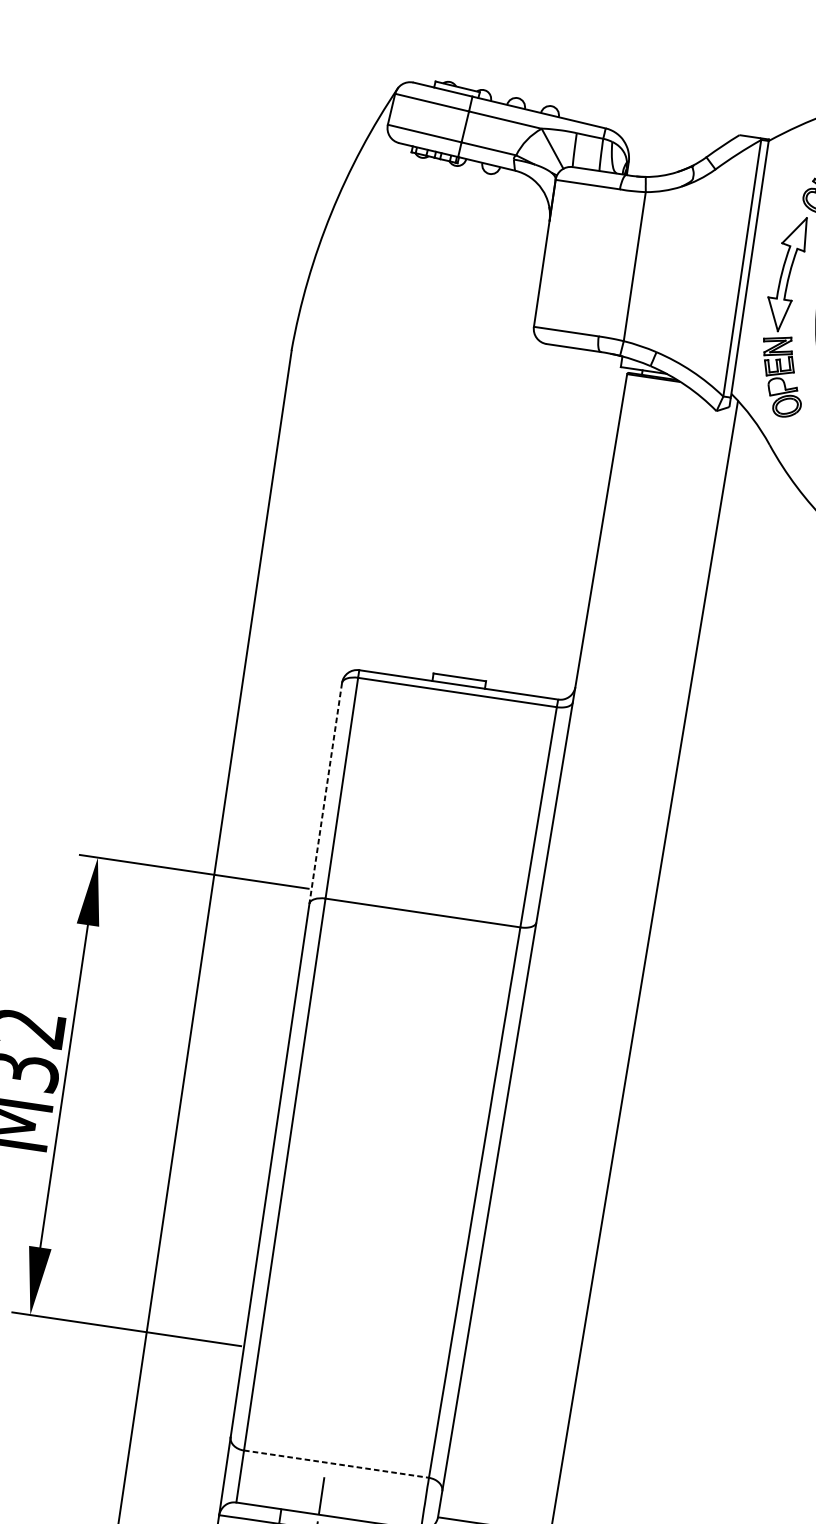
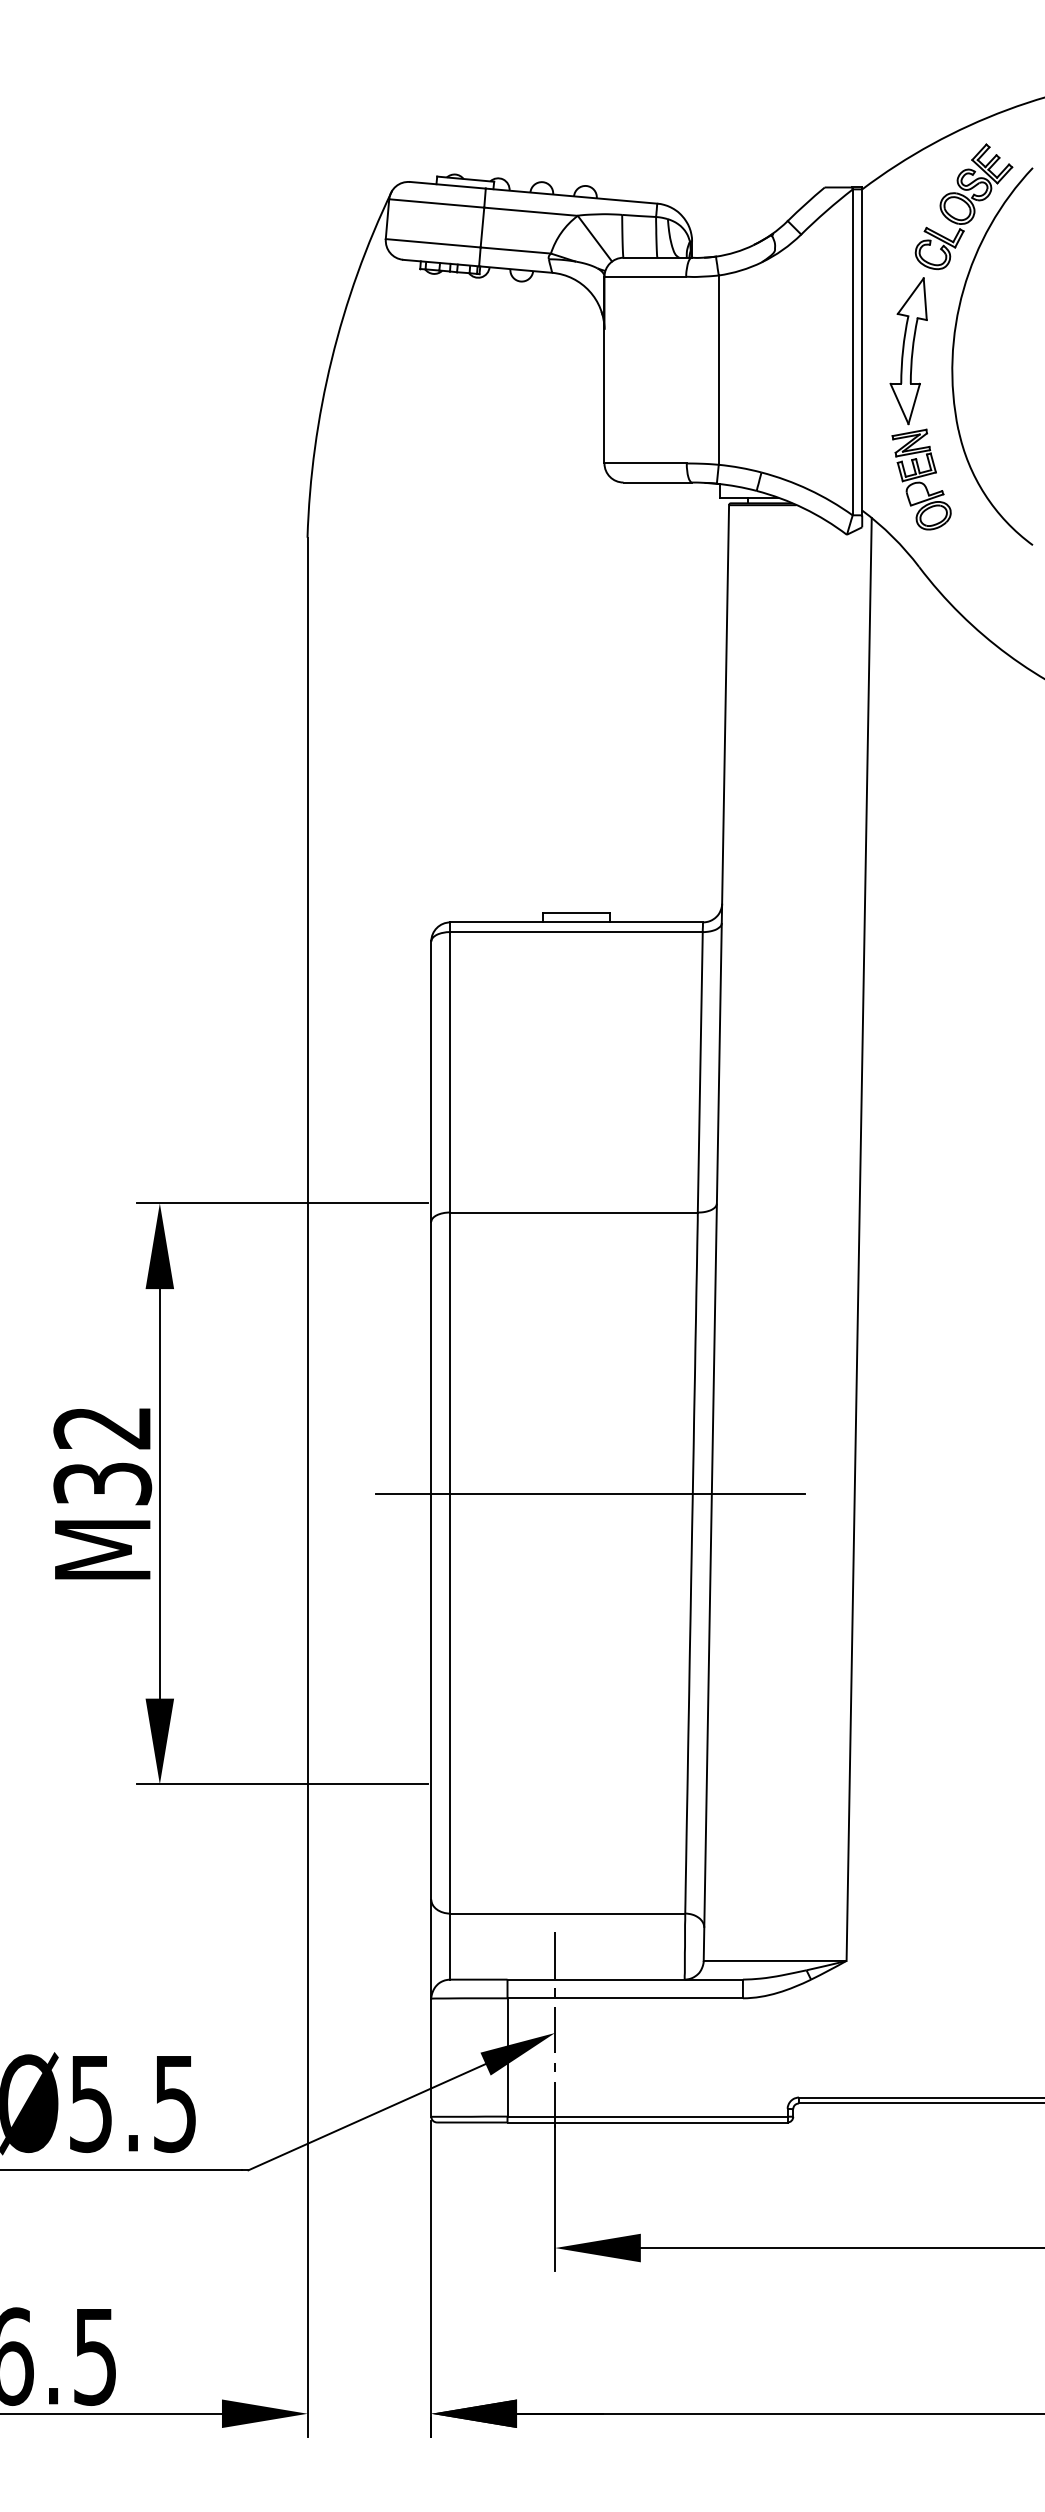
line: (325, 794) -> (431, 1082), dashed -> solid
line: (403, 1136) -> (590, 1493), added
line: (337, 1464) -> (568, 1913), dashed -> solid

